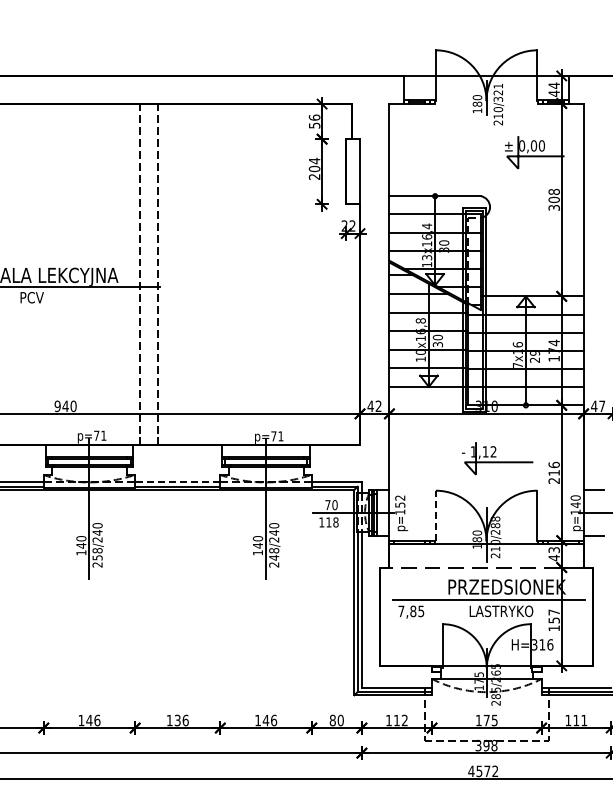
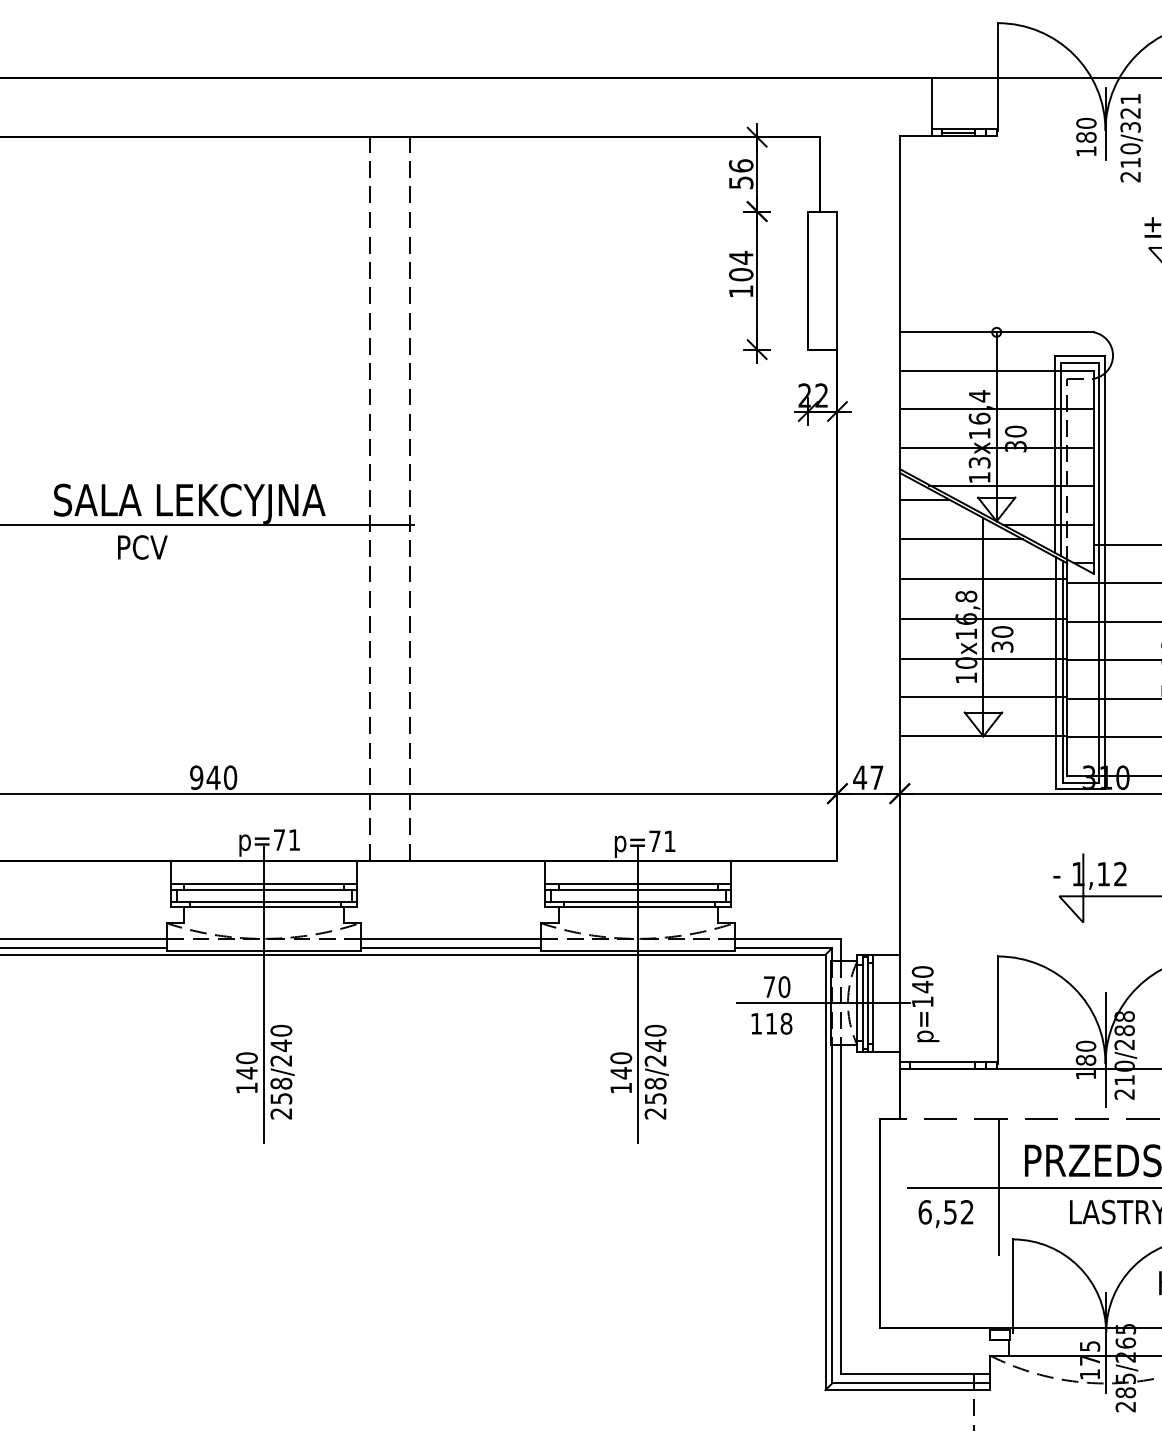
text: (314, 176) -> (740, 290), 204 -> 104
text: (378, 405) -> (876, 775), 42 -> 47
line: (177, 482) -> (450, 939), dashed -> solid
text: (400, 501) -> (923, 979), p=152 -> p=140
line: (435, 515) -> (997, 1009), dashed -> solid
text: (274, 557) -> (656, 1098), 248/240 -> 258/240
line: (436, 599) -> (999, 1187), added
text: (411, 611) -> (946, 1212), 7,85 -> 6,52

